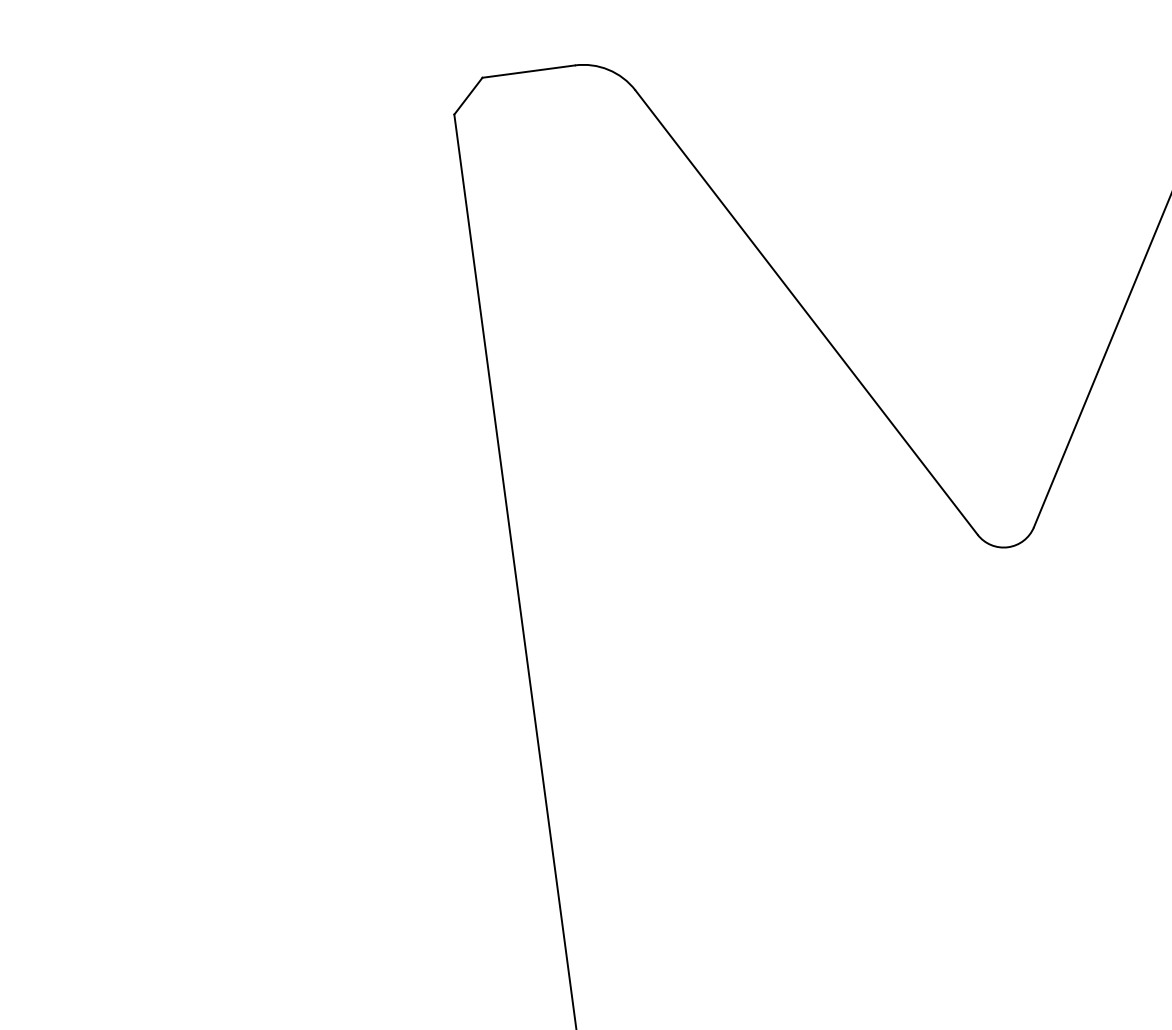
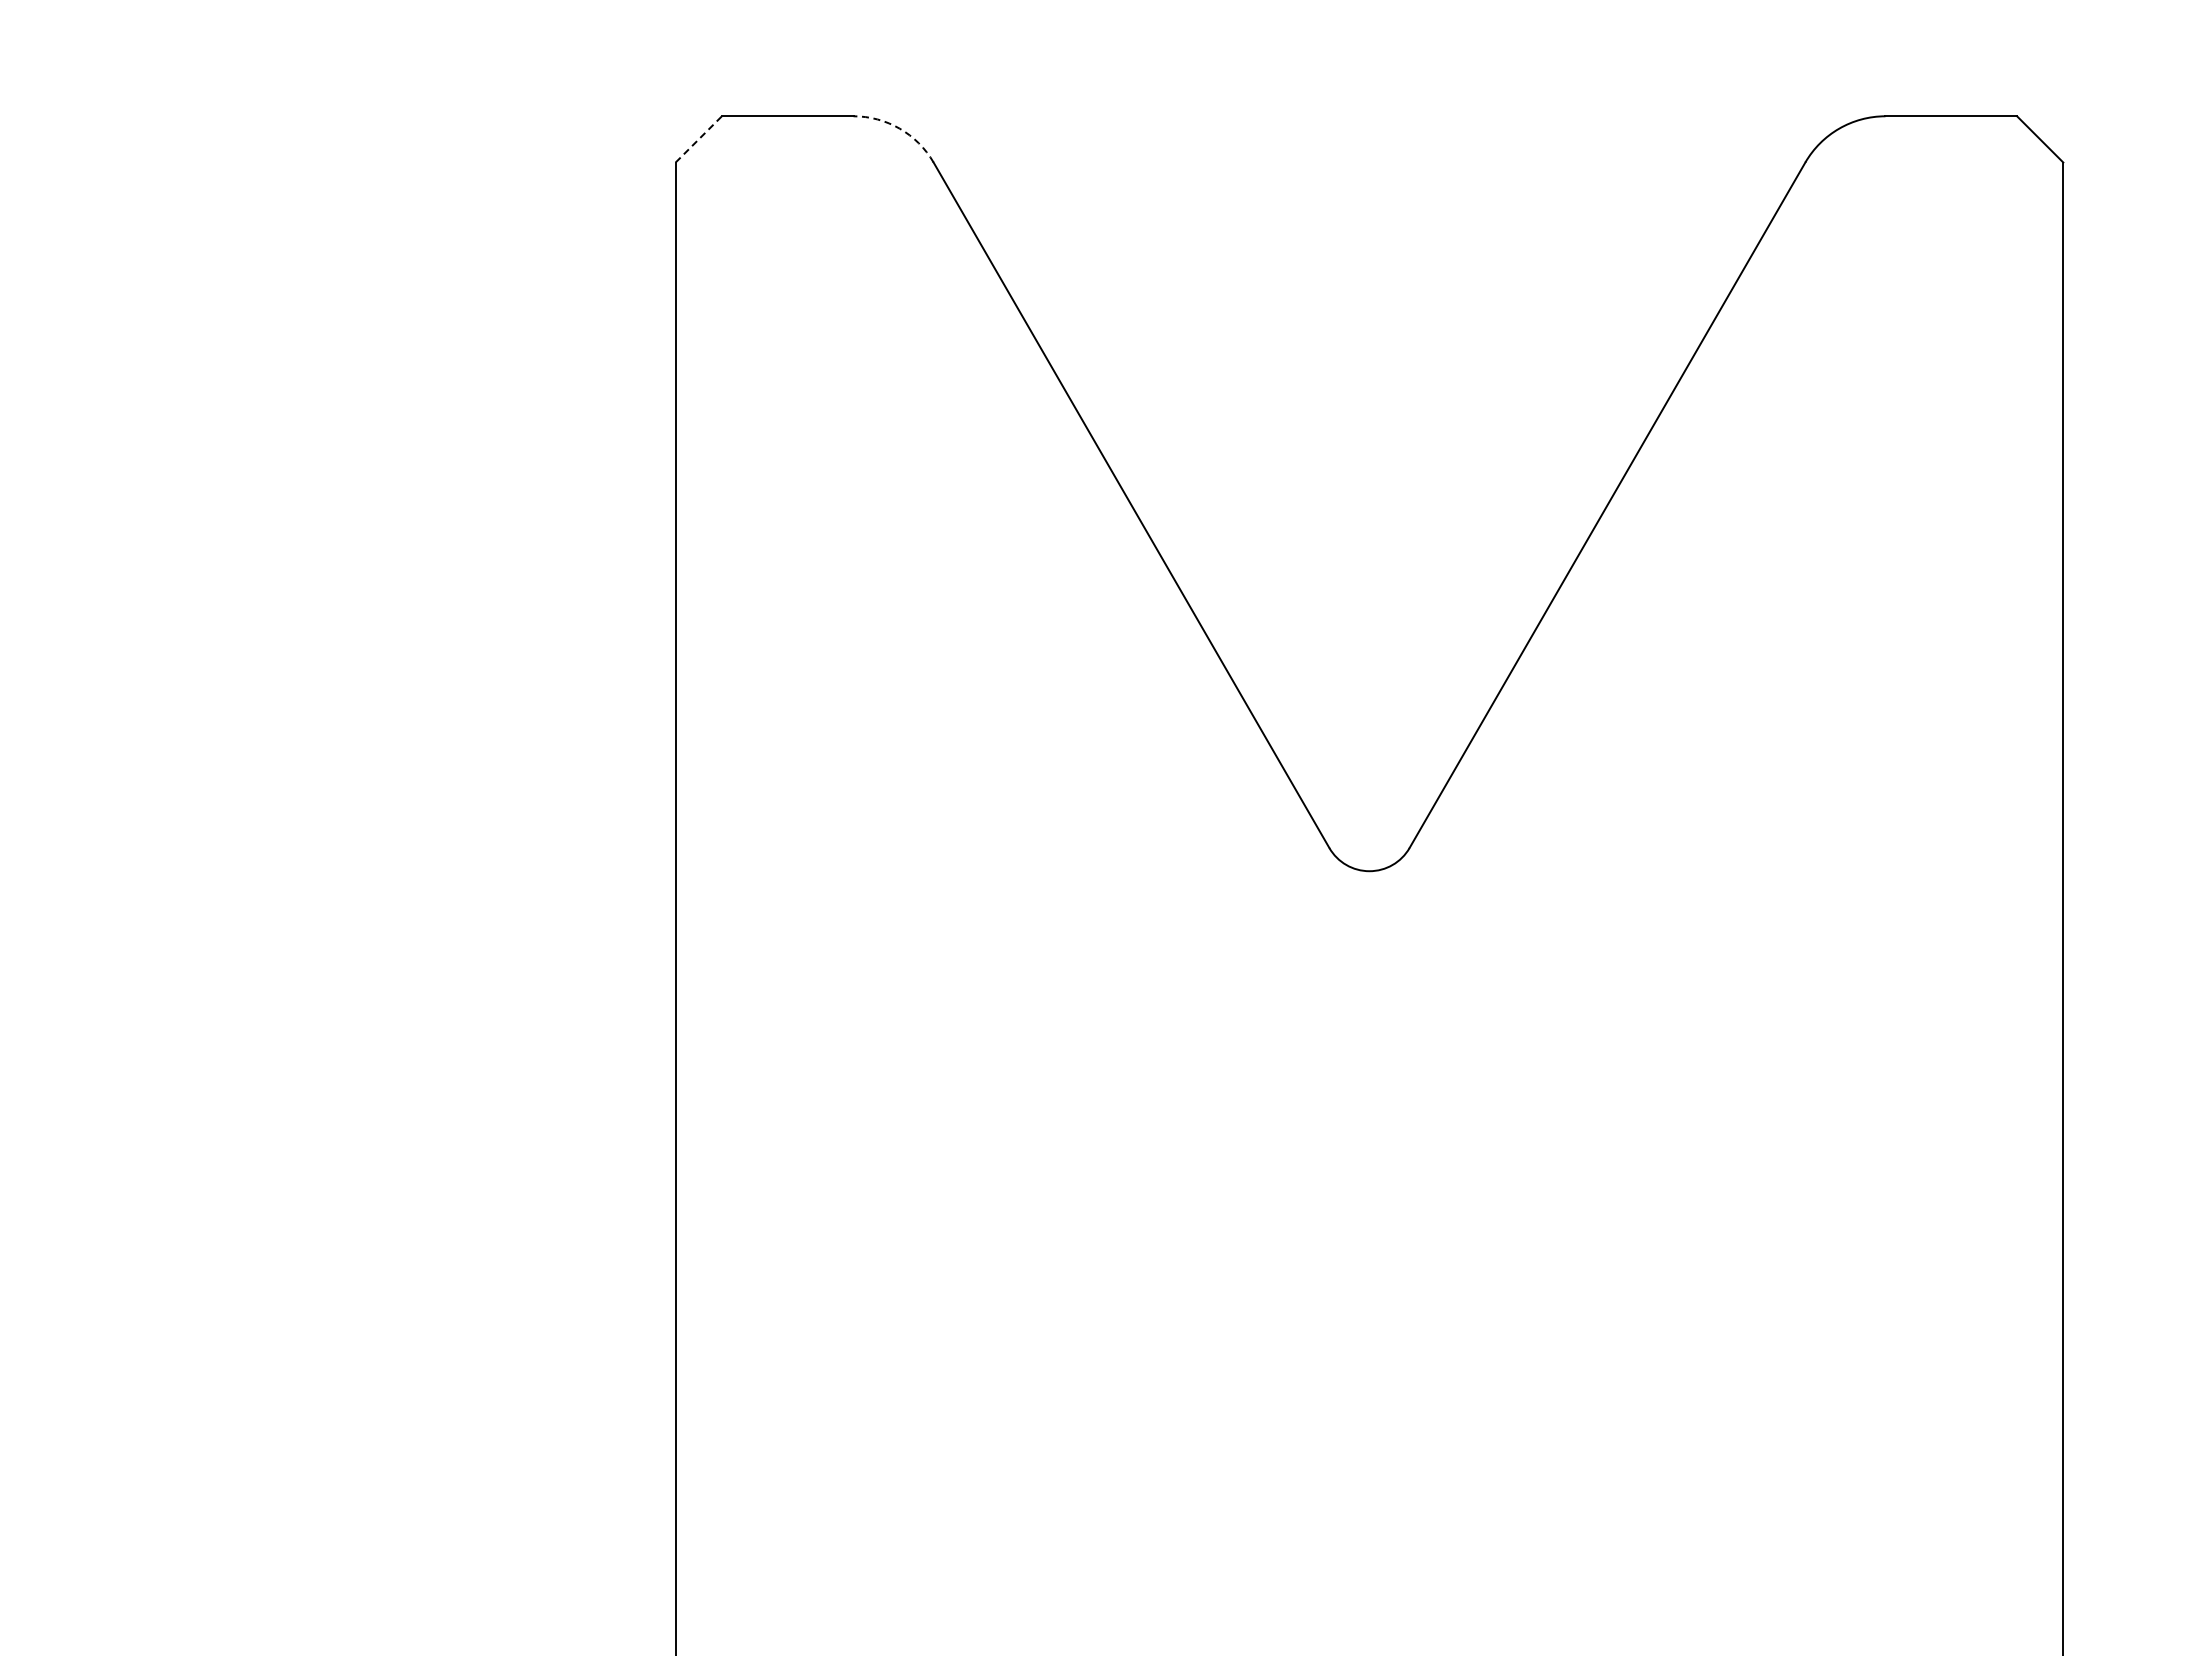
arc: (608, 69) -> (899, 128), solid -> dashed
line: (468, 96) -> (698, 139), solid -> dashed

